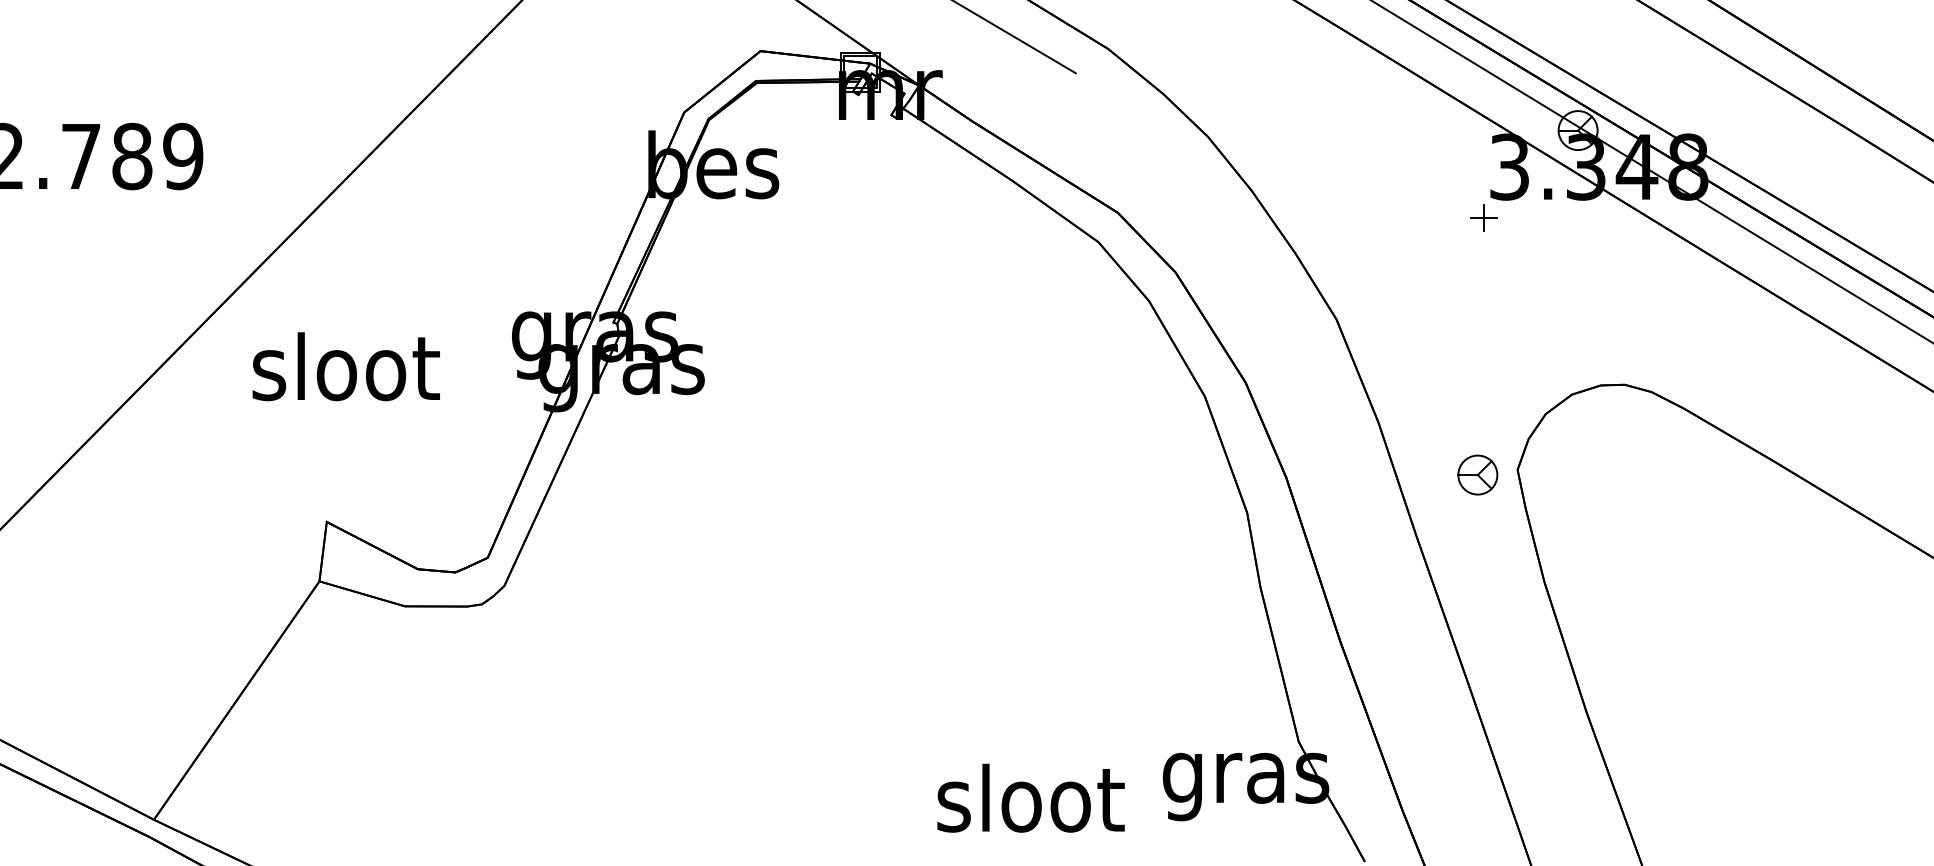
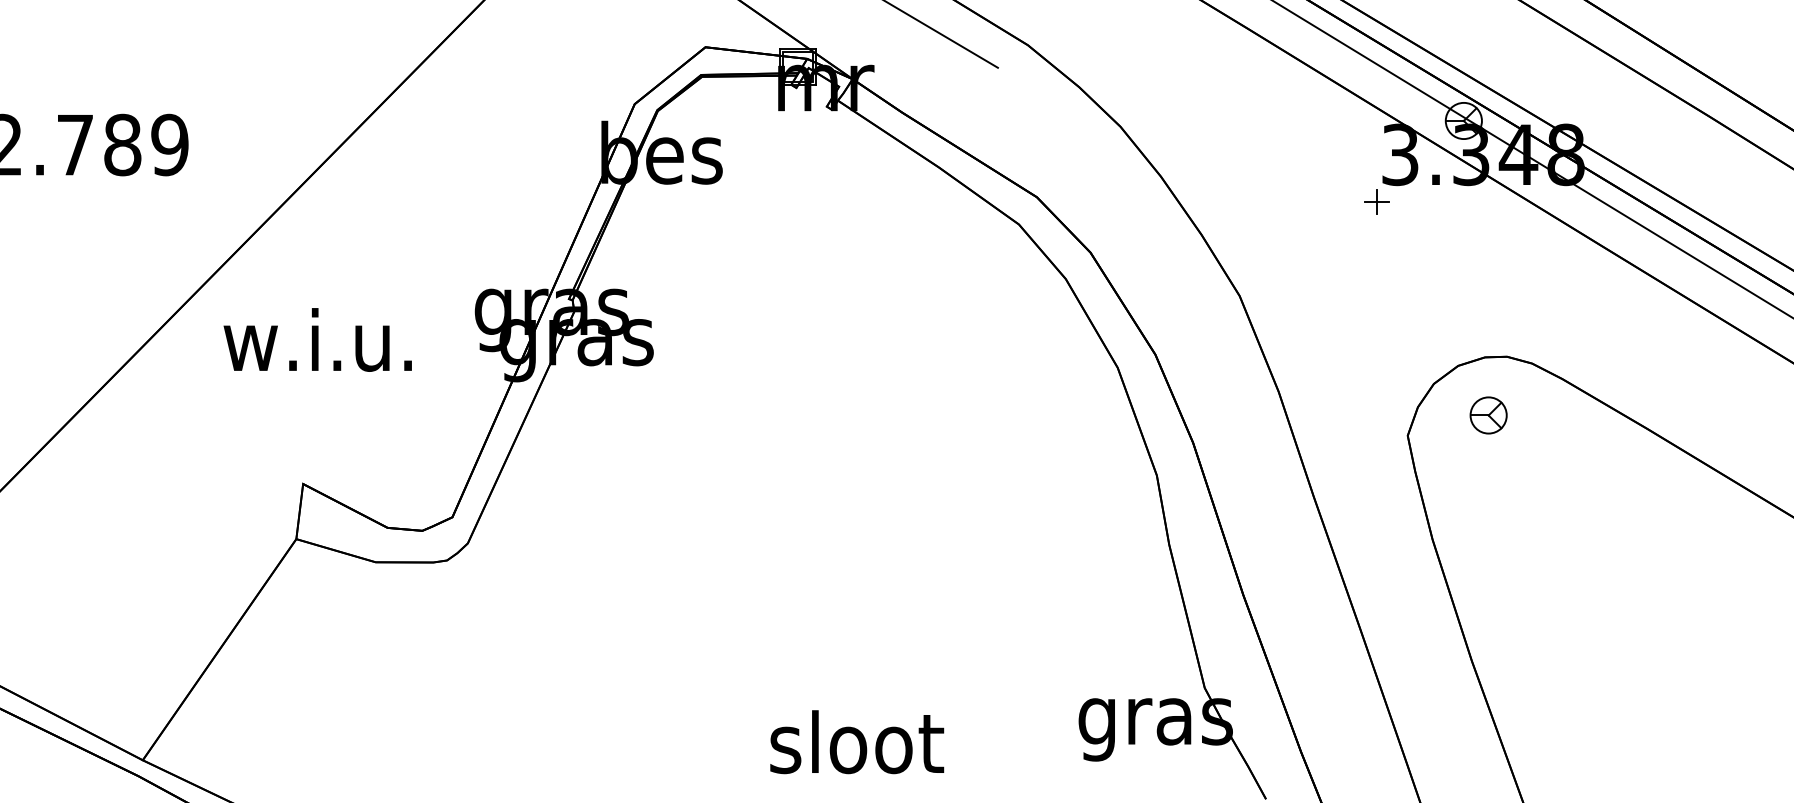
text: (342, 366) -> (317, 339), sloot -> w.i.u.
part: (1477, 474) -> (1488, 414), moved
text: (1030, 797) -> (856, 741), moved

